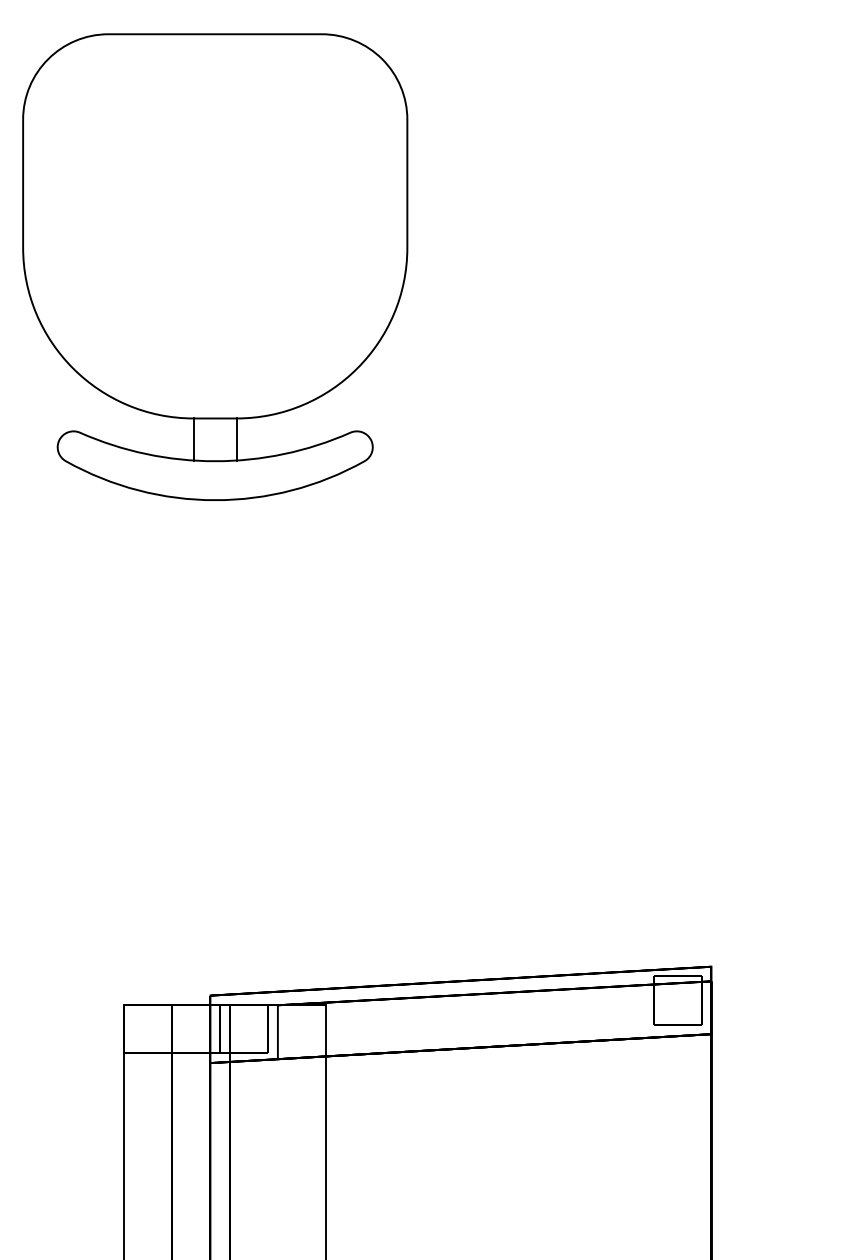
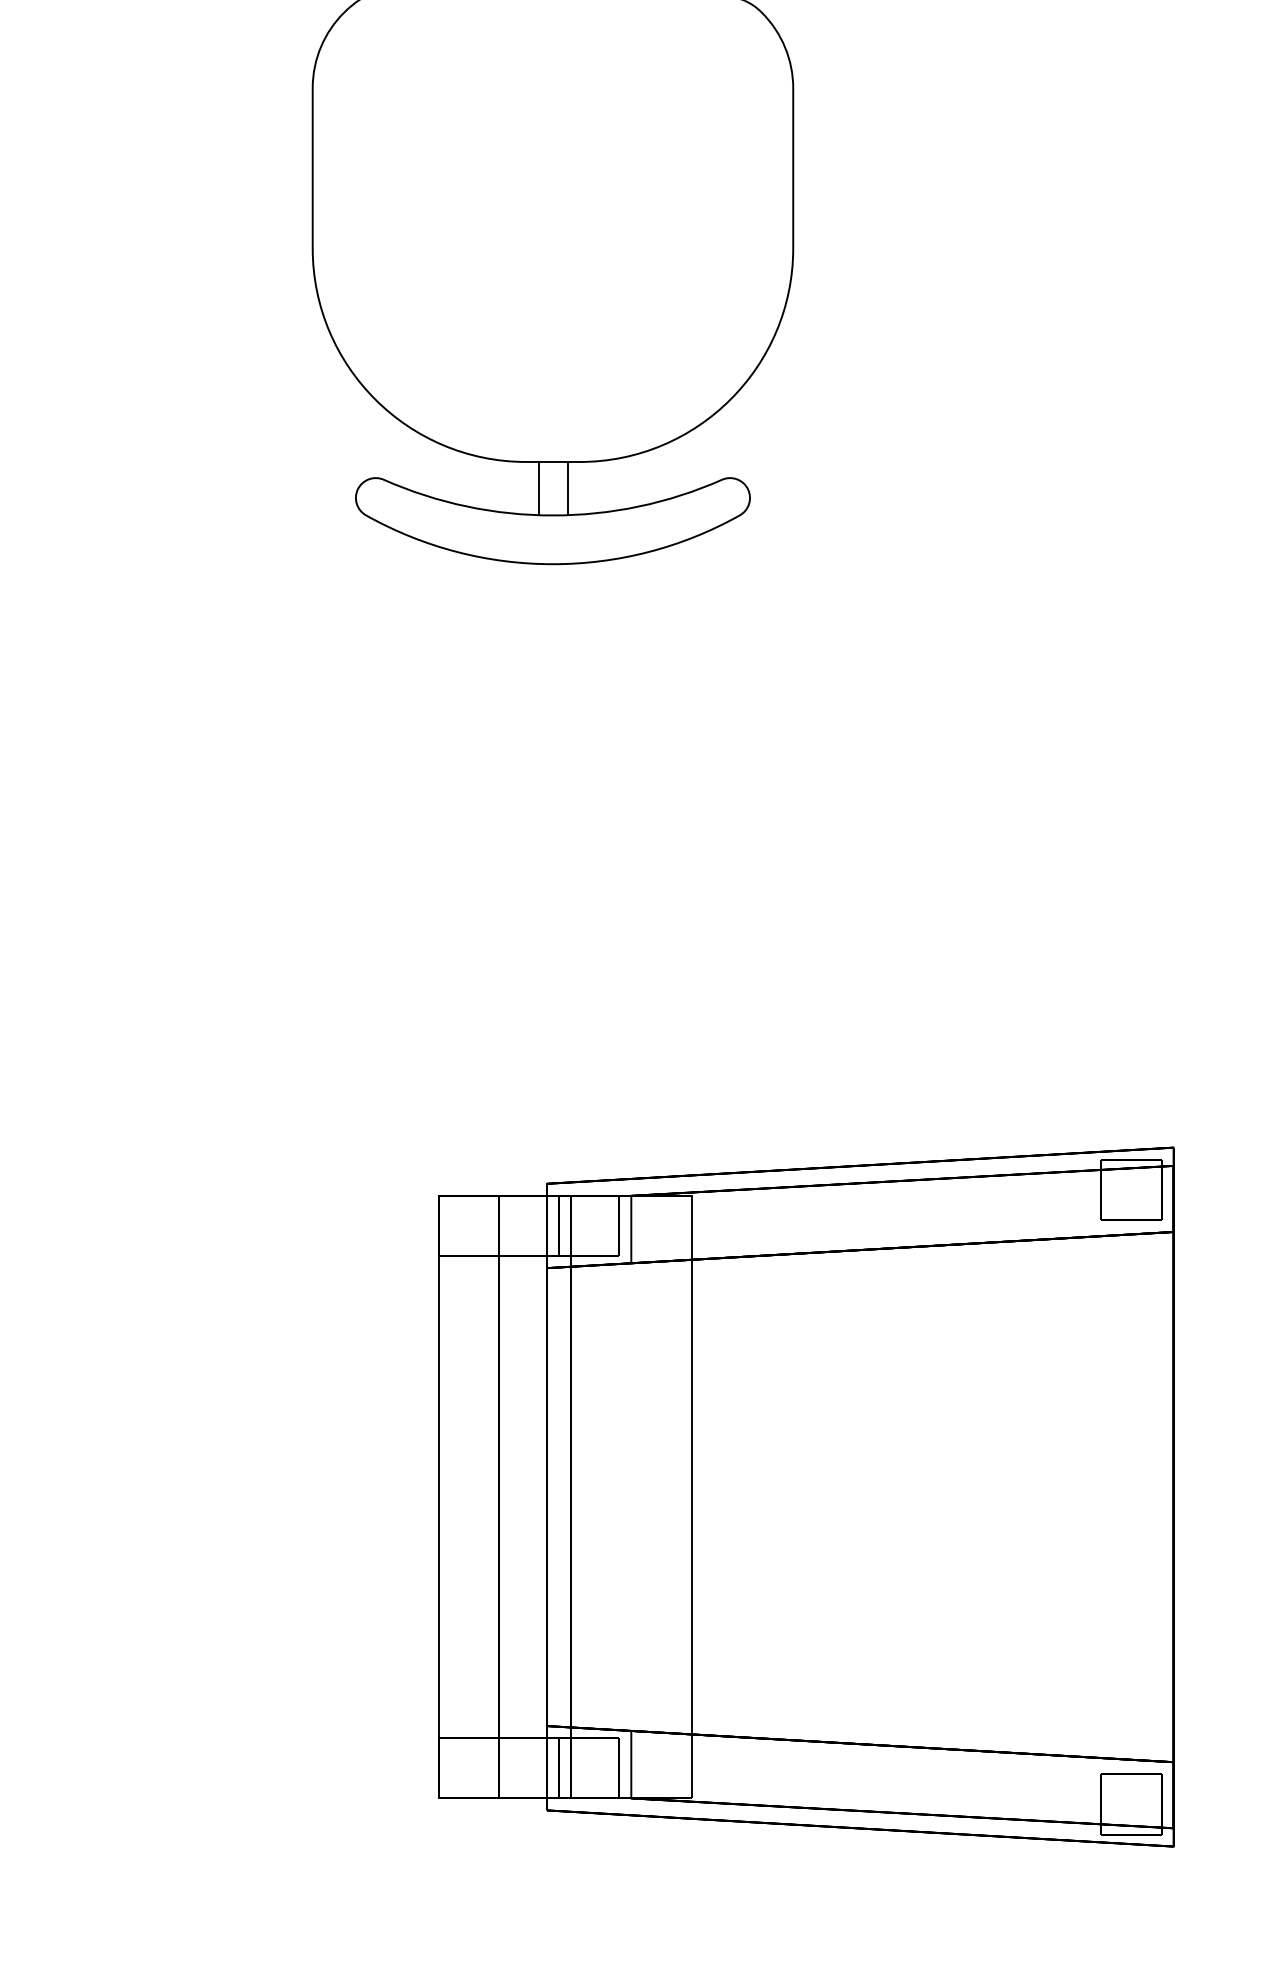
line: (194, 439) -> (568, 488), moved
line: (236, 439) -> (538, 488), moved

